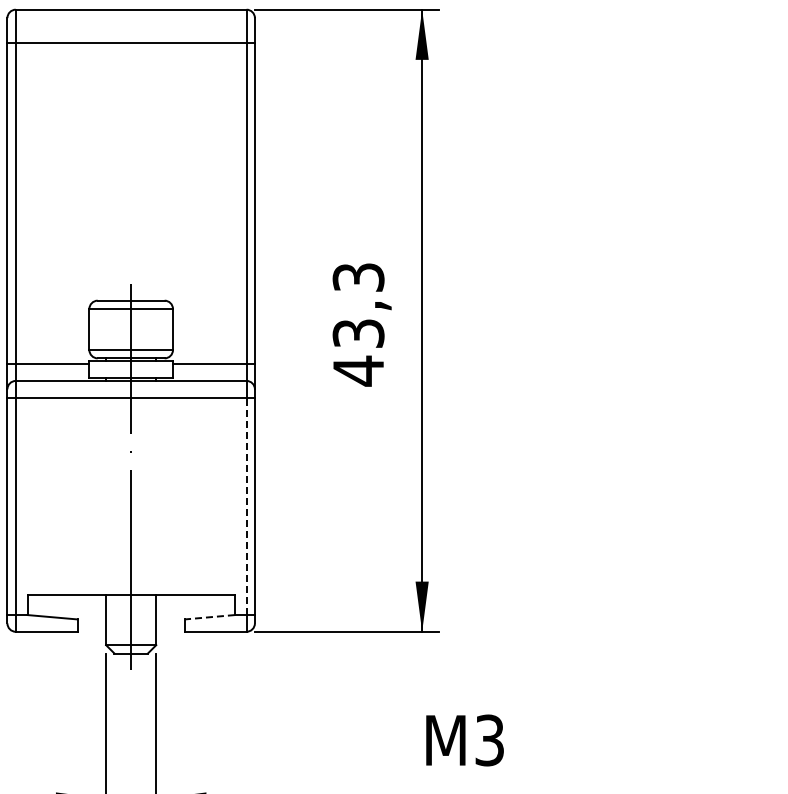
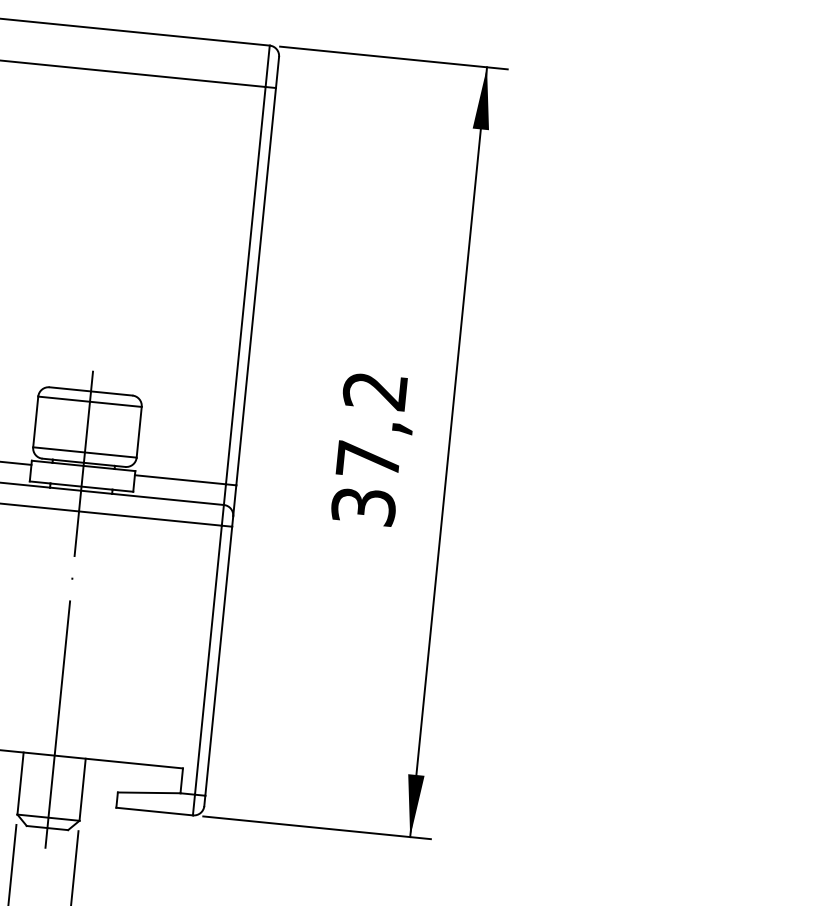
text: (358, 324) -> (369, 448), 43,3 -> 37,2
line: (246, 506) -> (208, 660), dashed -> solid
line: (209, 617) -> (148, 793), dashed -> solid

